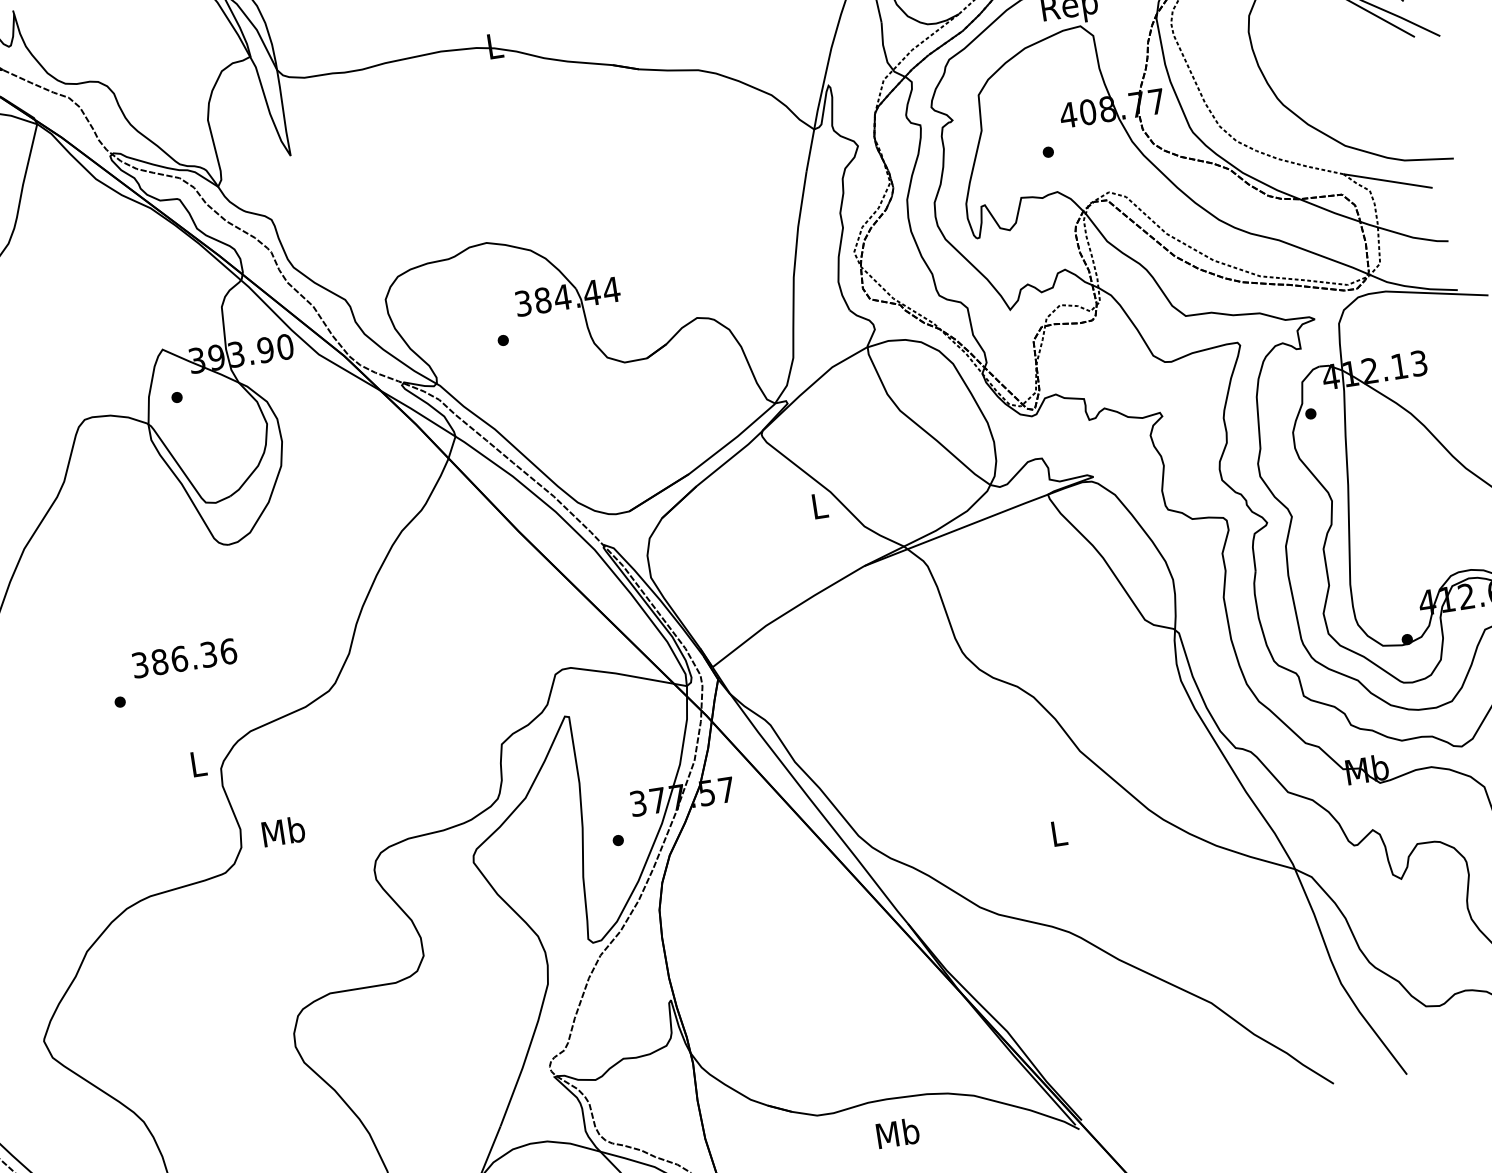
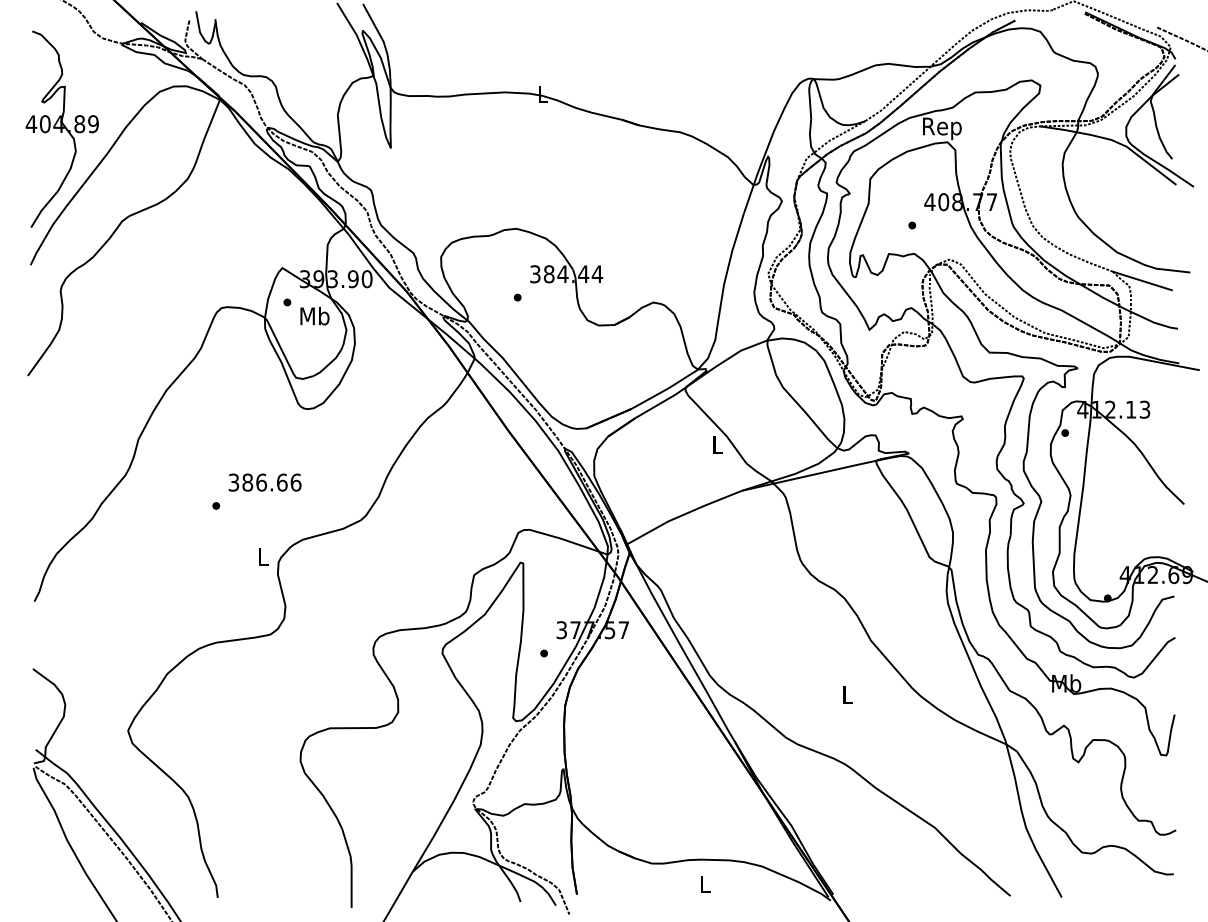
text: (209, 654) -> (282, 482), 386.36 -> 386.66
text: (282, 830) -> (314, 315), moved
text: (897, 1132) -> (705, 883), Mb -> L

